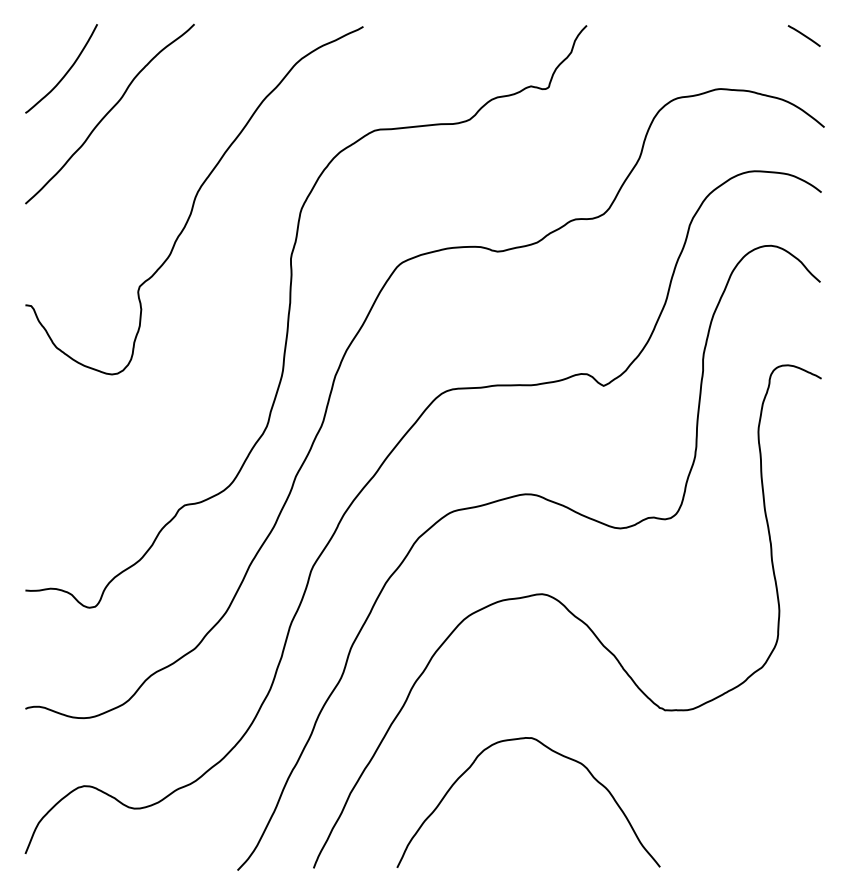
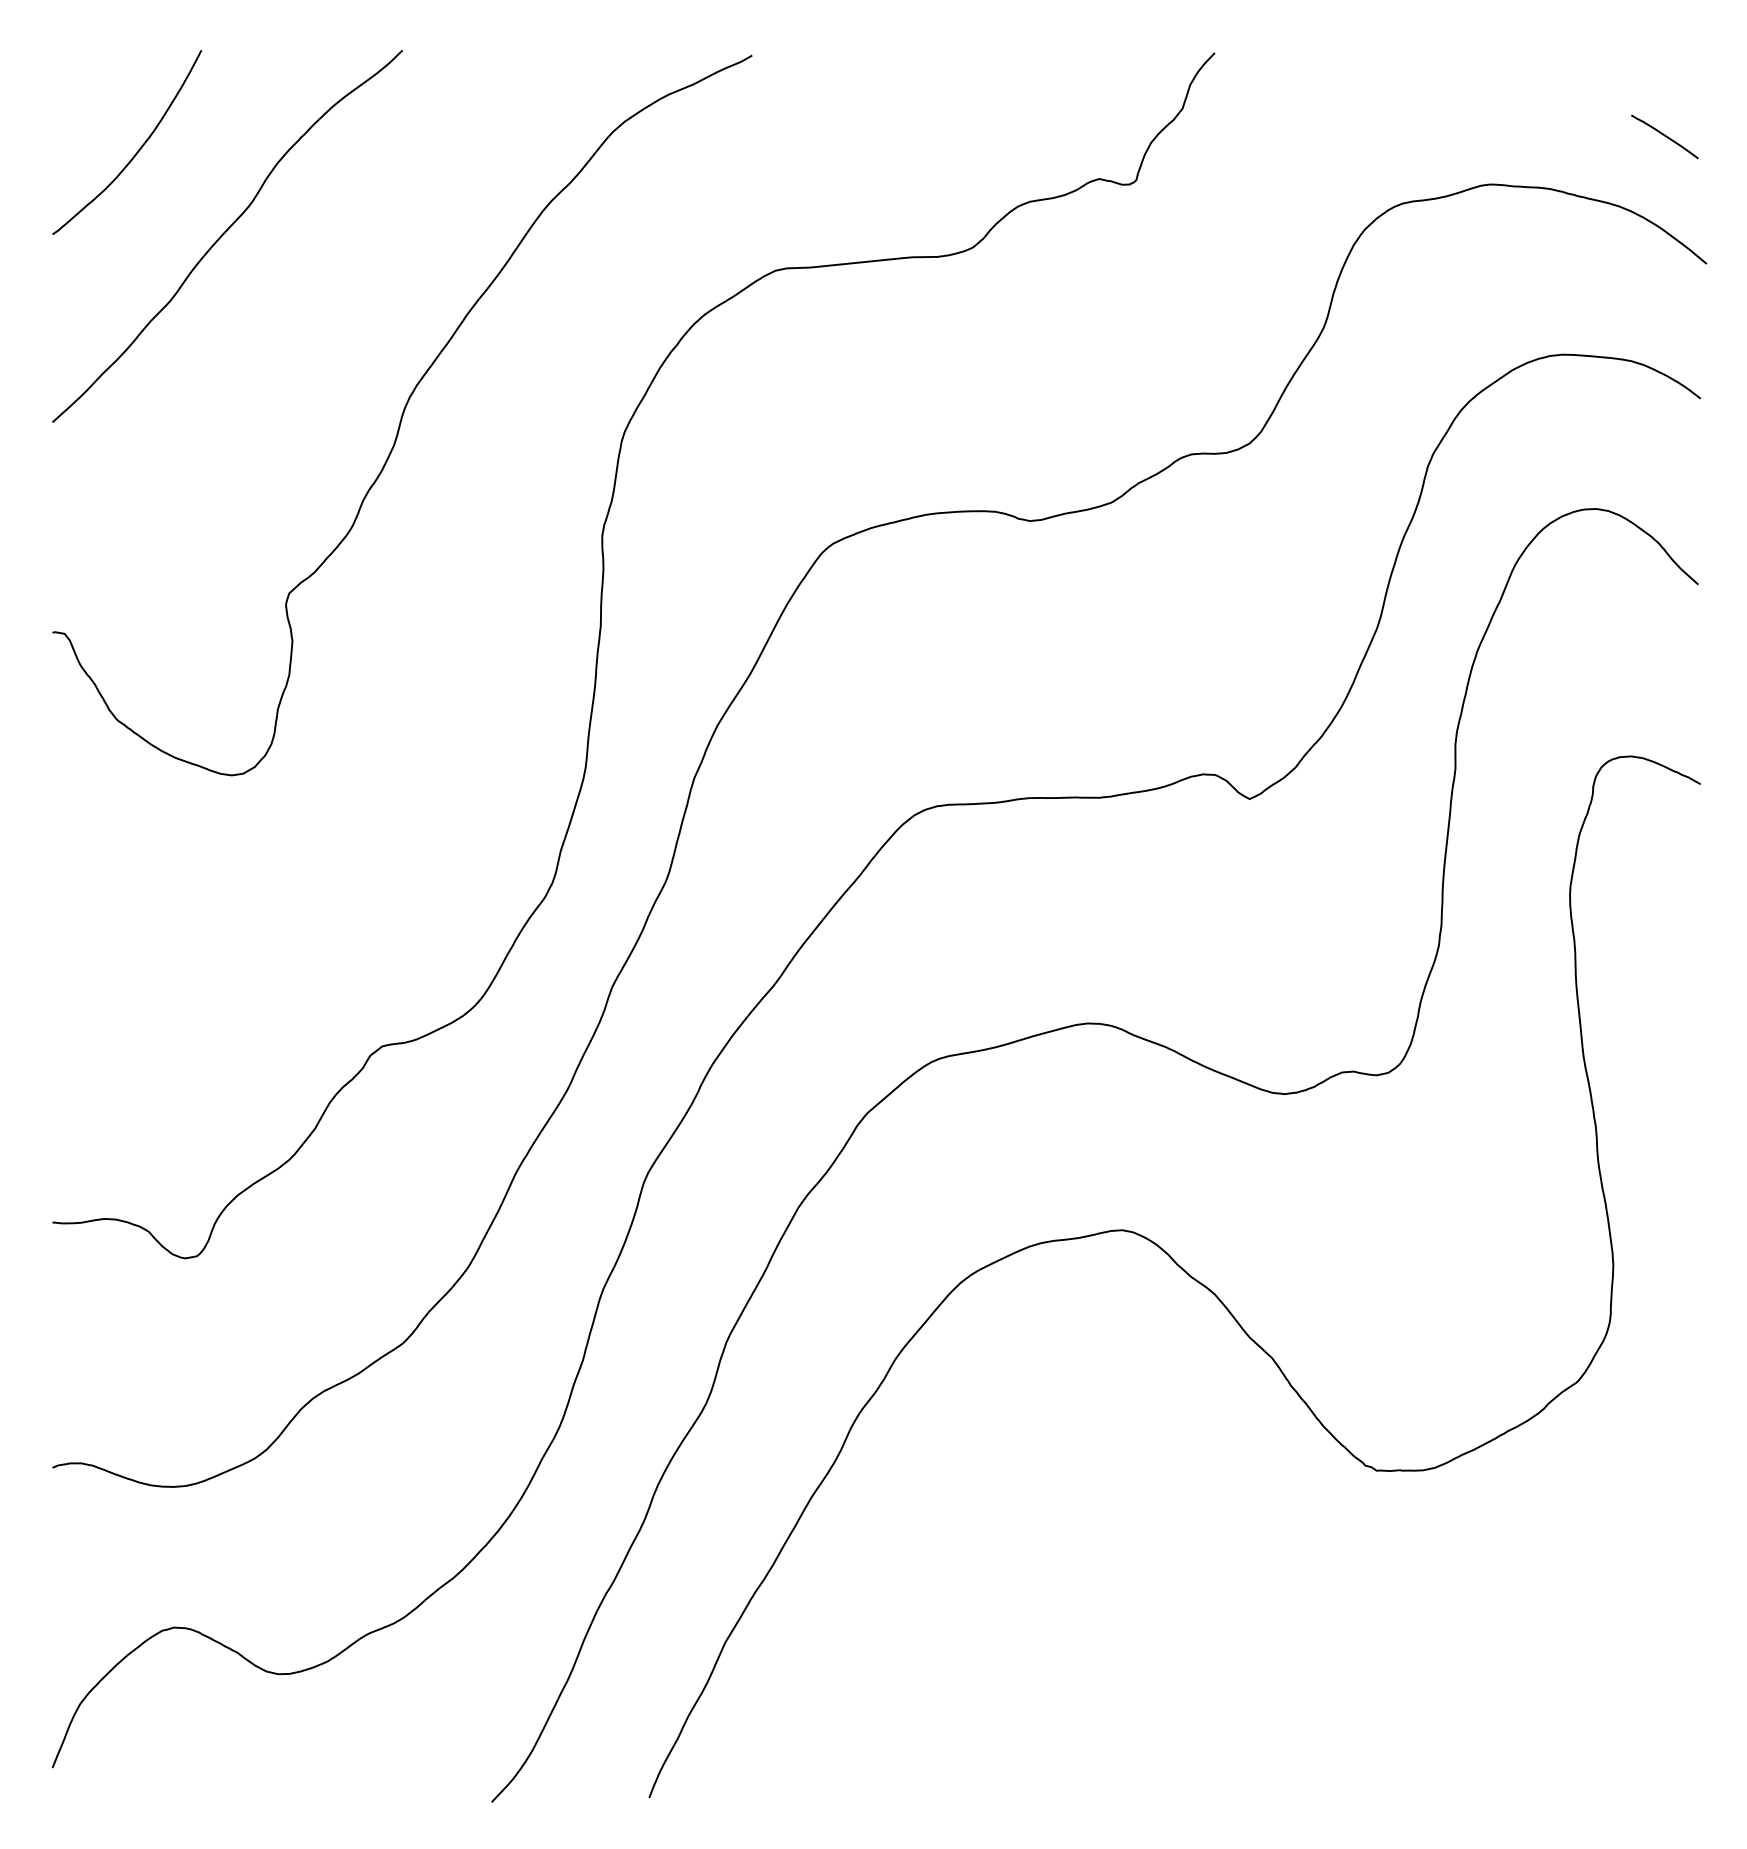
line: (803, 35) -> (1663, 135), moved
curve: (553, 752) -> (1145, 1557), removed

